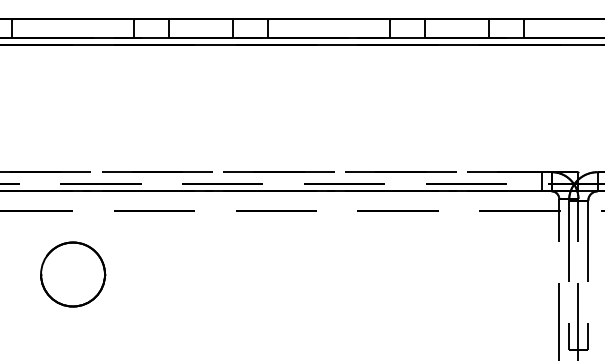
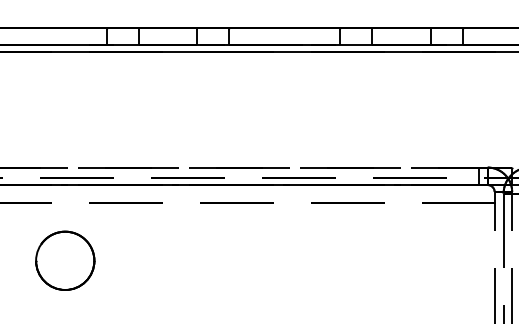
part: (73, 274) -> (65, 260), moved

